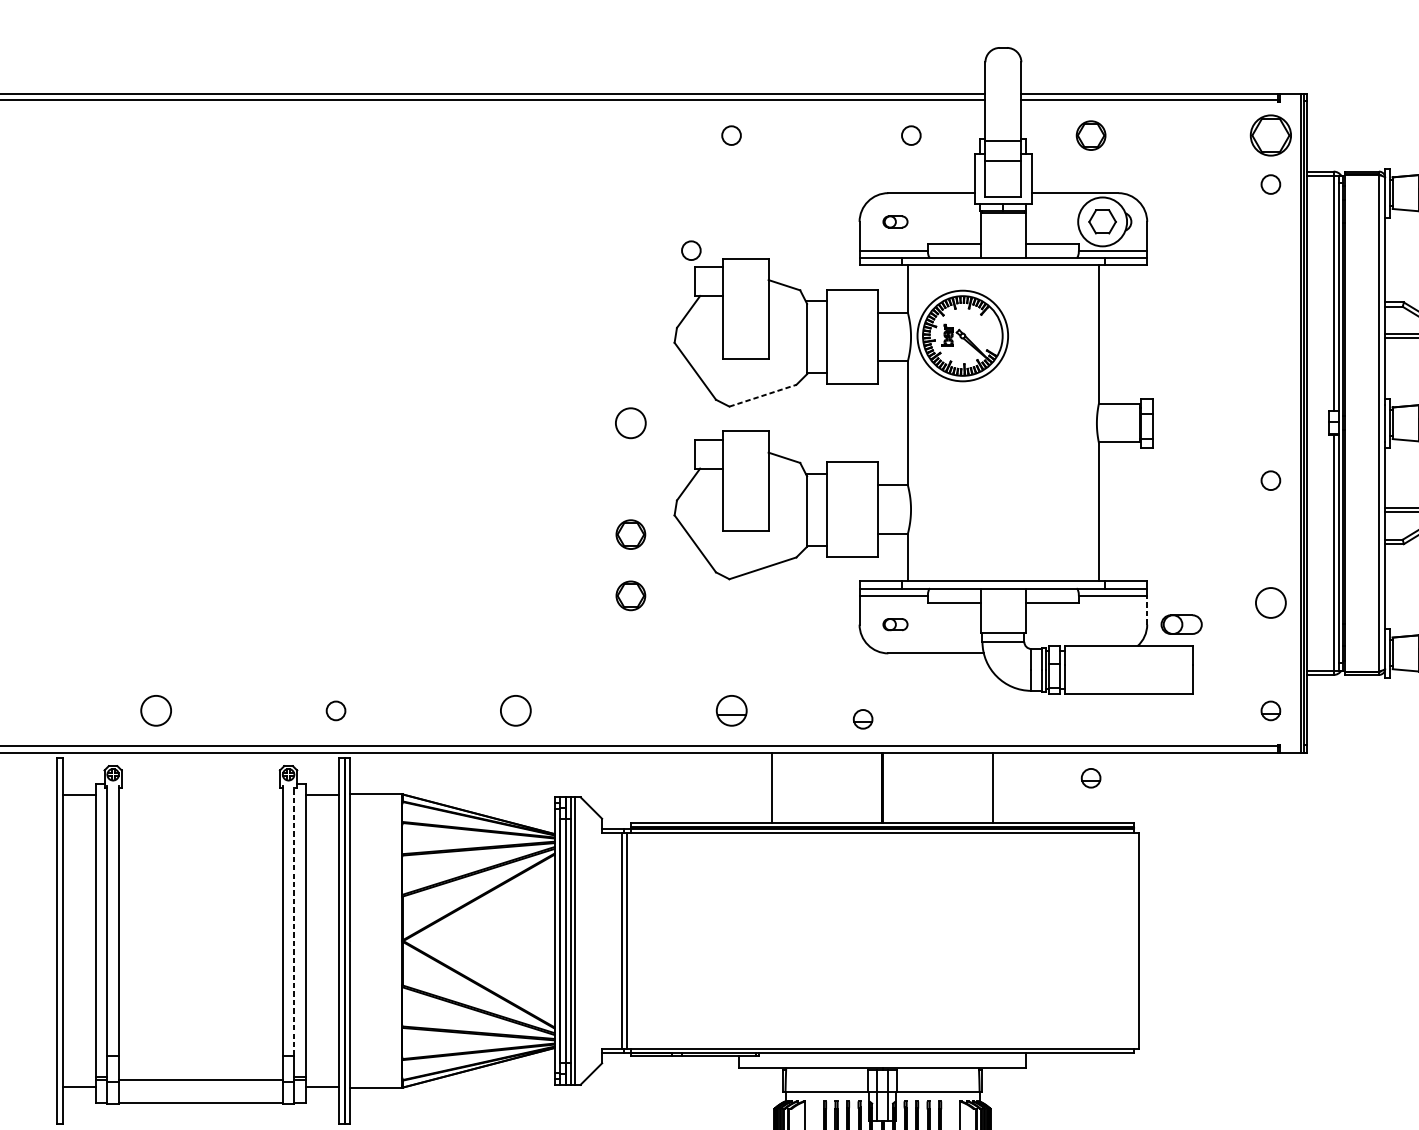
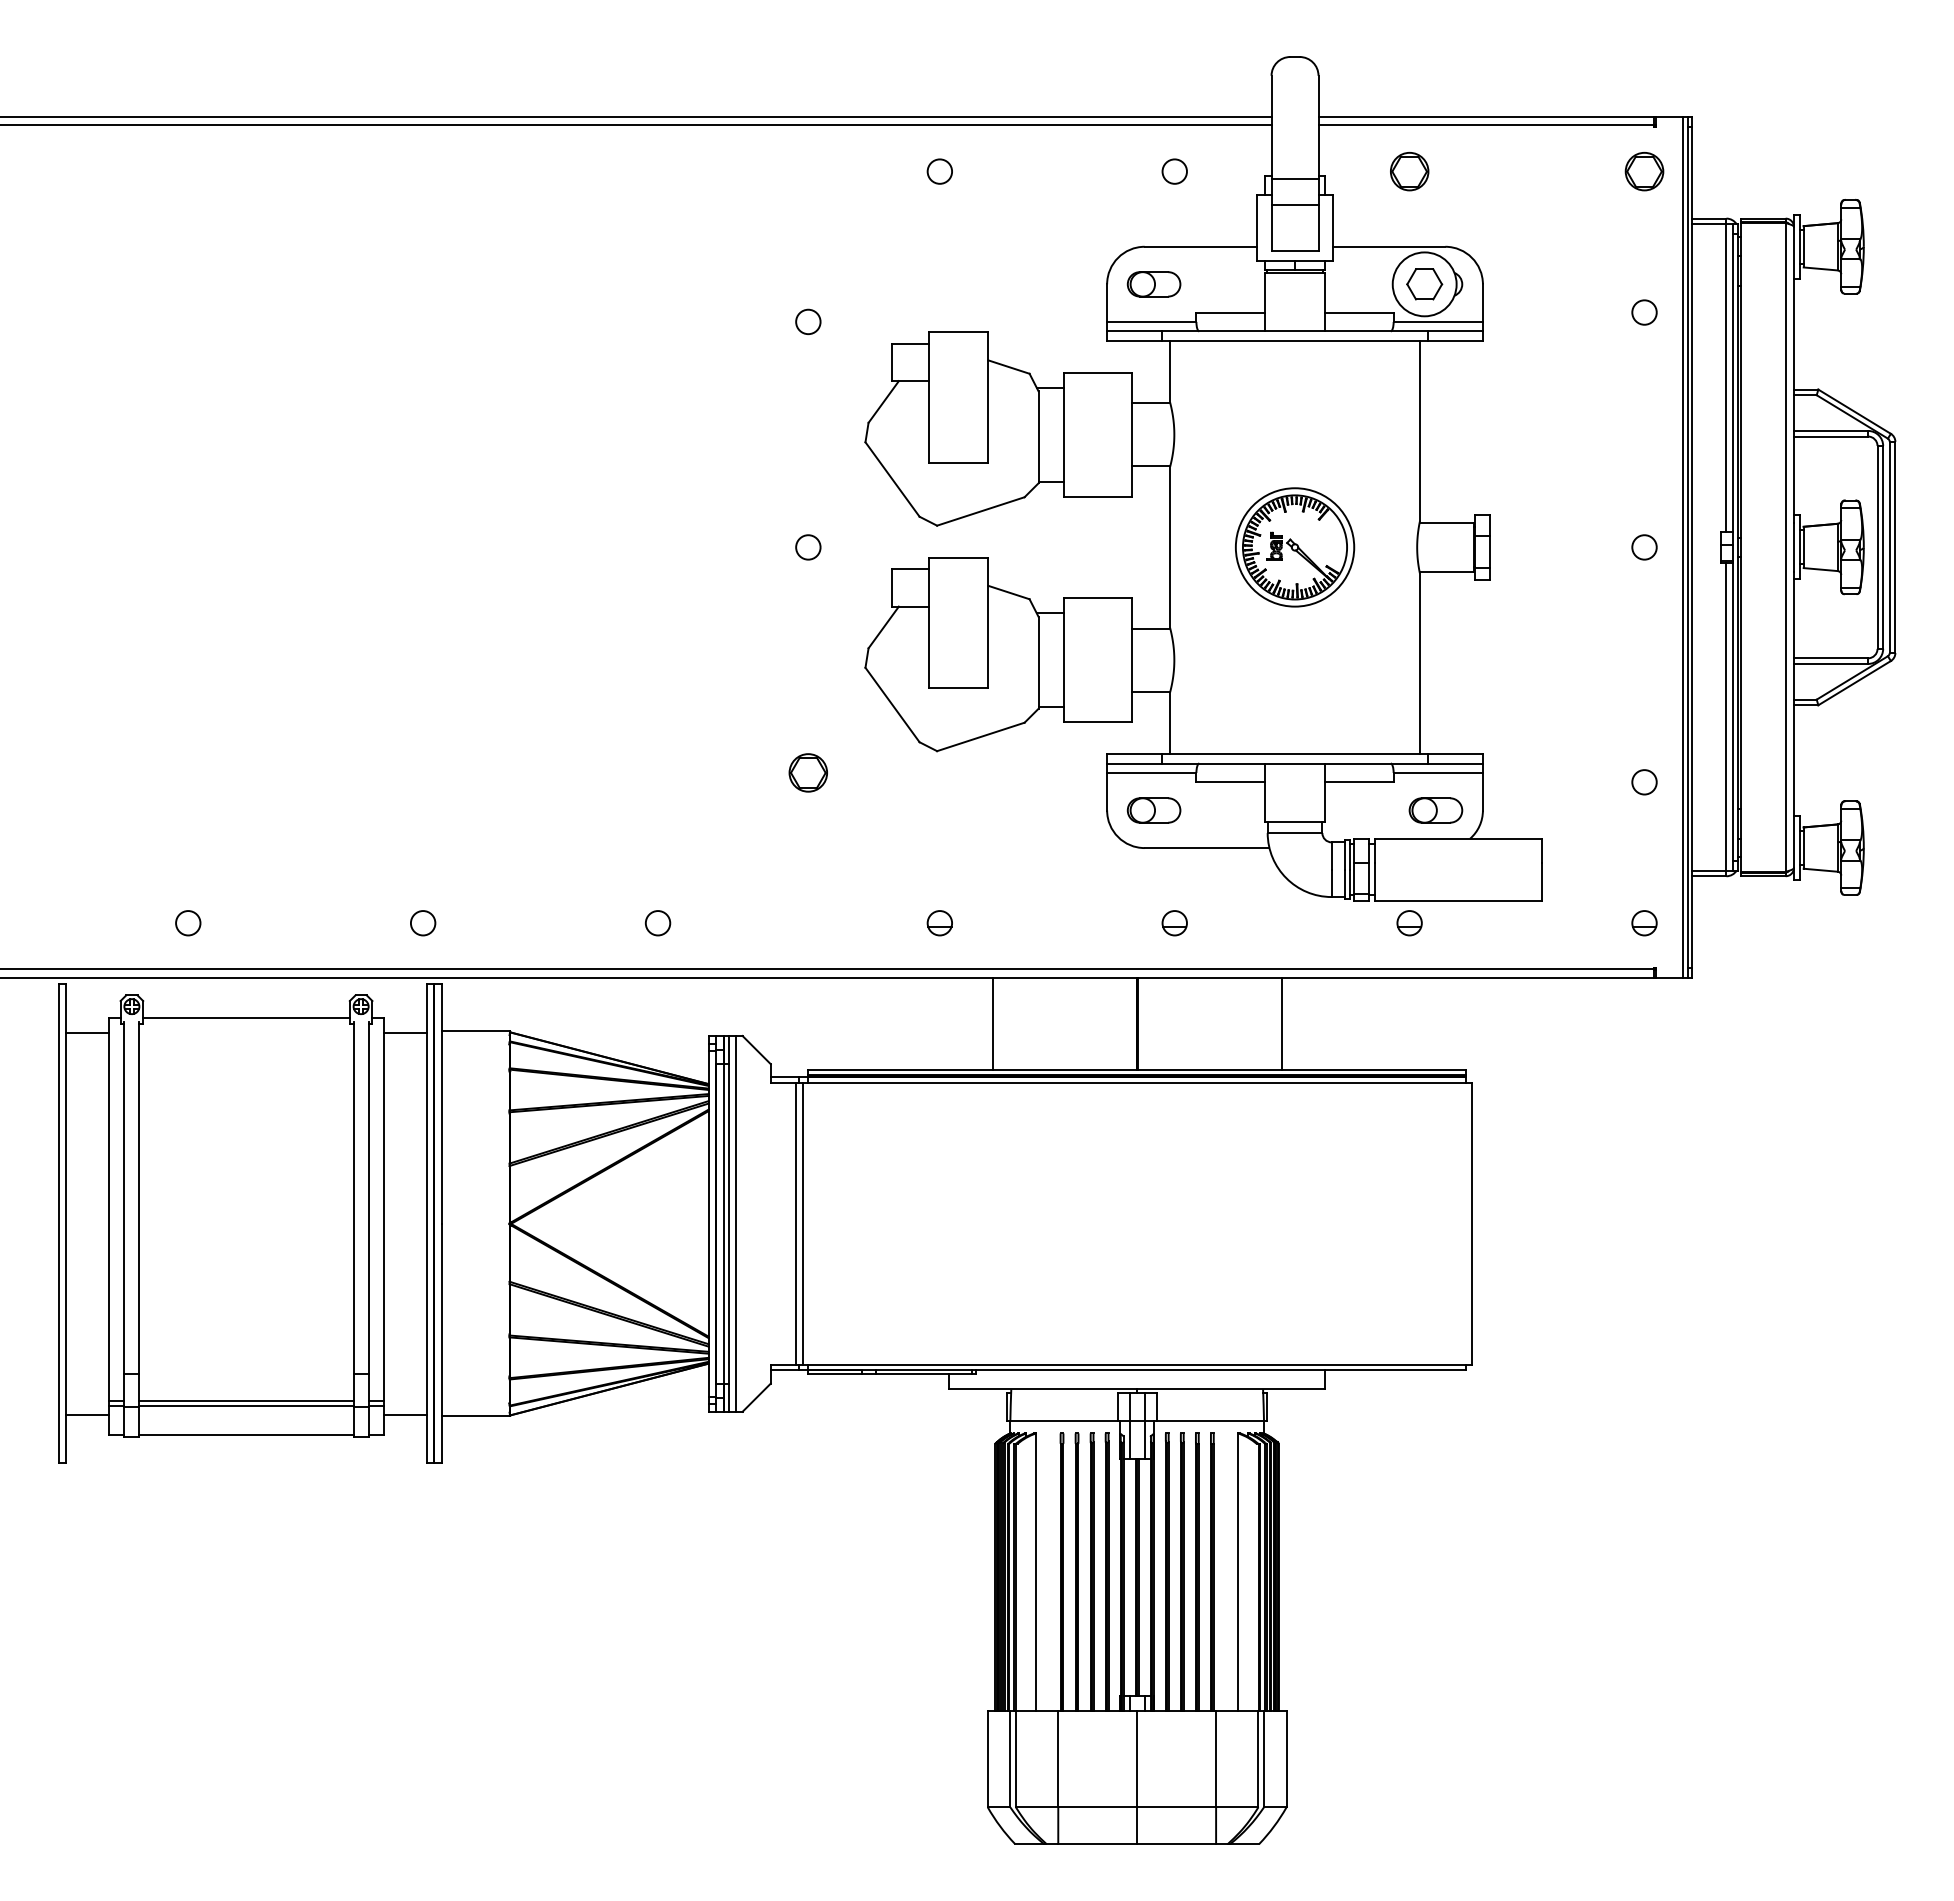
part: (1270, 135) -> (1644, 171), size x0.71
circle: (1270, 184) -> (1644, 312), moved
part: (895, 222) -> (1153, 284), size x1.67
circle: (691, 250) -> (808, 321), moved
part: (963, 336) -> (1295, 547), moved
line: (763, 395) -> (981, 511), dashed -> solid
circle: (631, 423) -> (808, 547), size x0.62
circle: (1270, 480) -> (1644, 547), moved
part: (630, 534) -> (807, 692), removed
circle: (1270, 603) -> (1644, 782), size x0.62
line: (1146, 610) -> (1482, 791), dashed -> solid
part: (895, 624) -> (1153, 810), size x1.67
part: (1181, 624) -> (1435, 810), moved
circle: (156, 711) -> (188, 923), size x0.62
circle: (515, 711) -> (657, 923), size x0.62
part: (731, 711) -> (939, 923), size x0.62
part: (862, 719) -> (1174, 923), moved
part: (1091, 778) -> (1409, 923), moved
line: (200, 783) -> (246, 1018), added
line: (294, 920) -> (368, 1197), dashed -> solid
line: (200, 1076) -> (246, 1401), added

